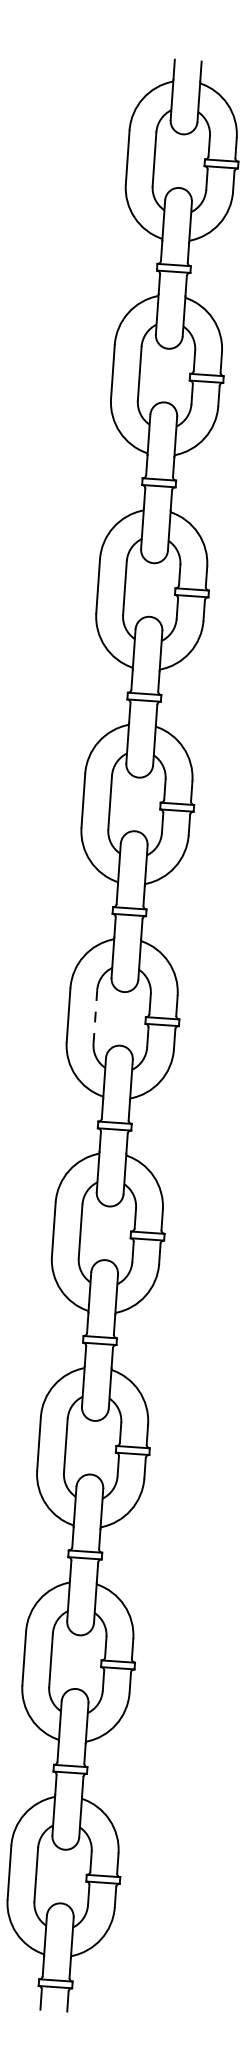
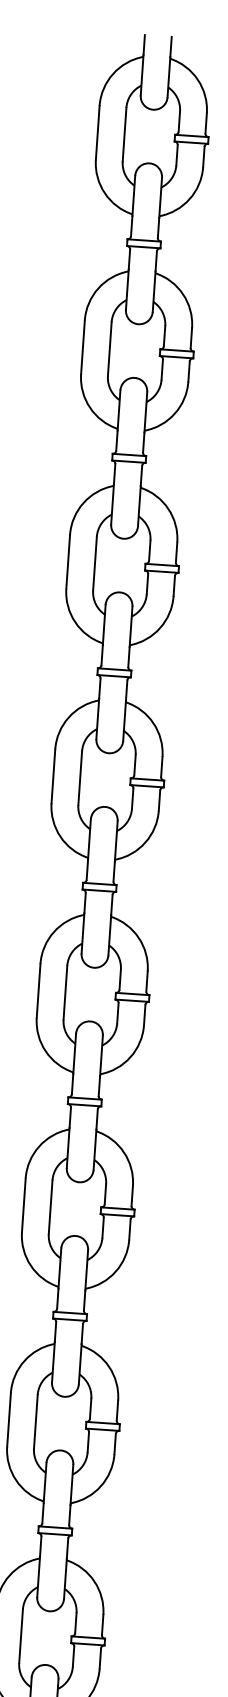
line: (95, 1017) -> (65, 993), dashed -> solid

